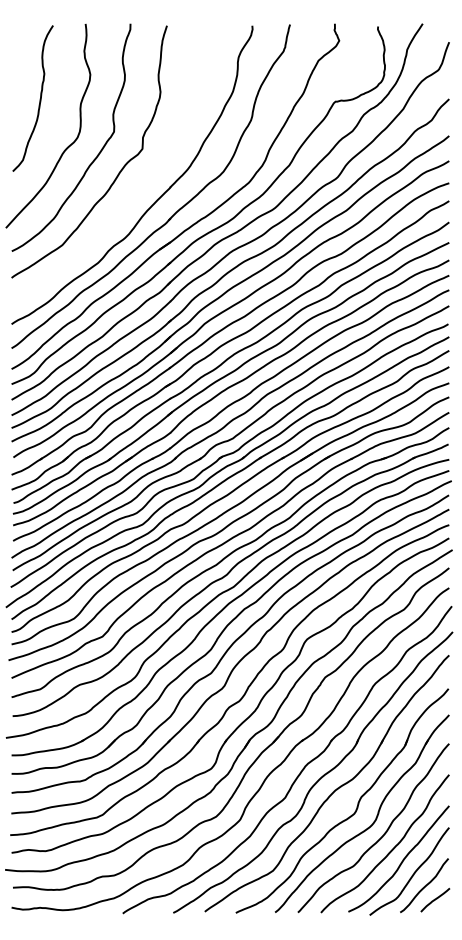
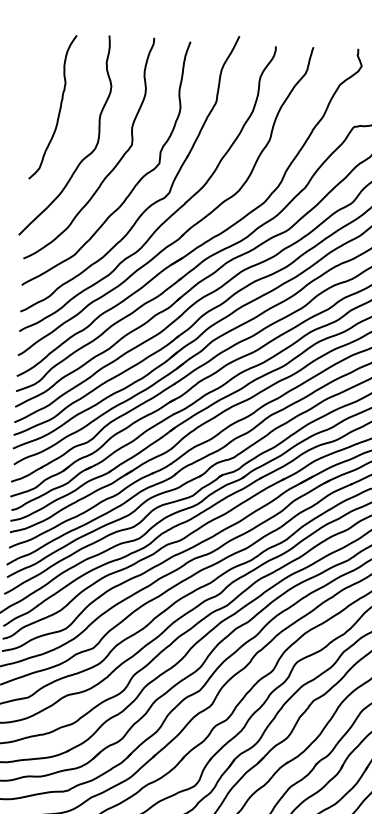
part: (135, 190) -> (150, 204), added

